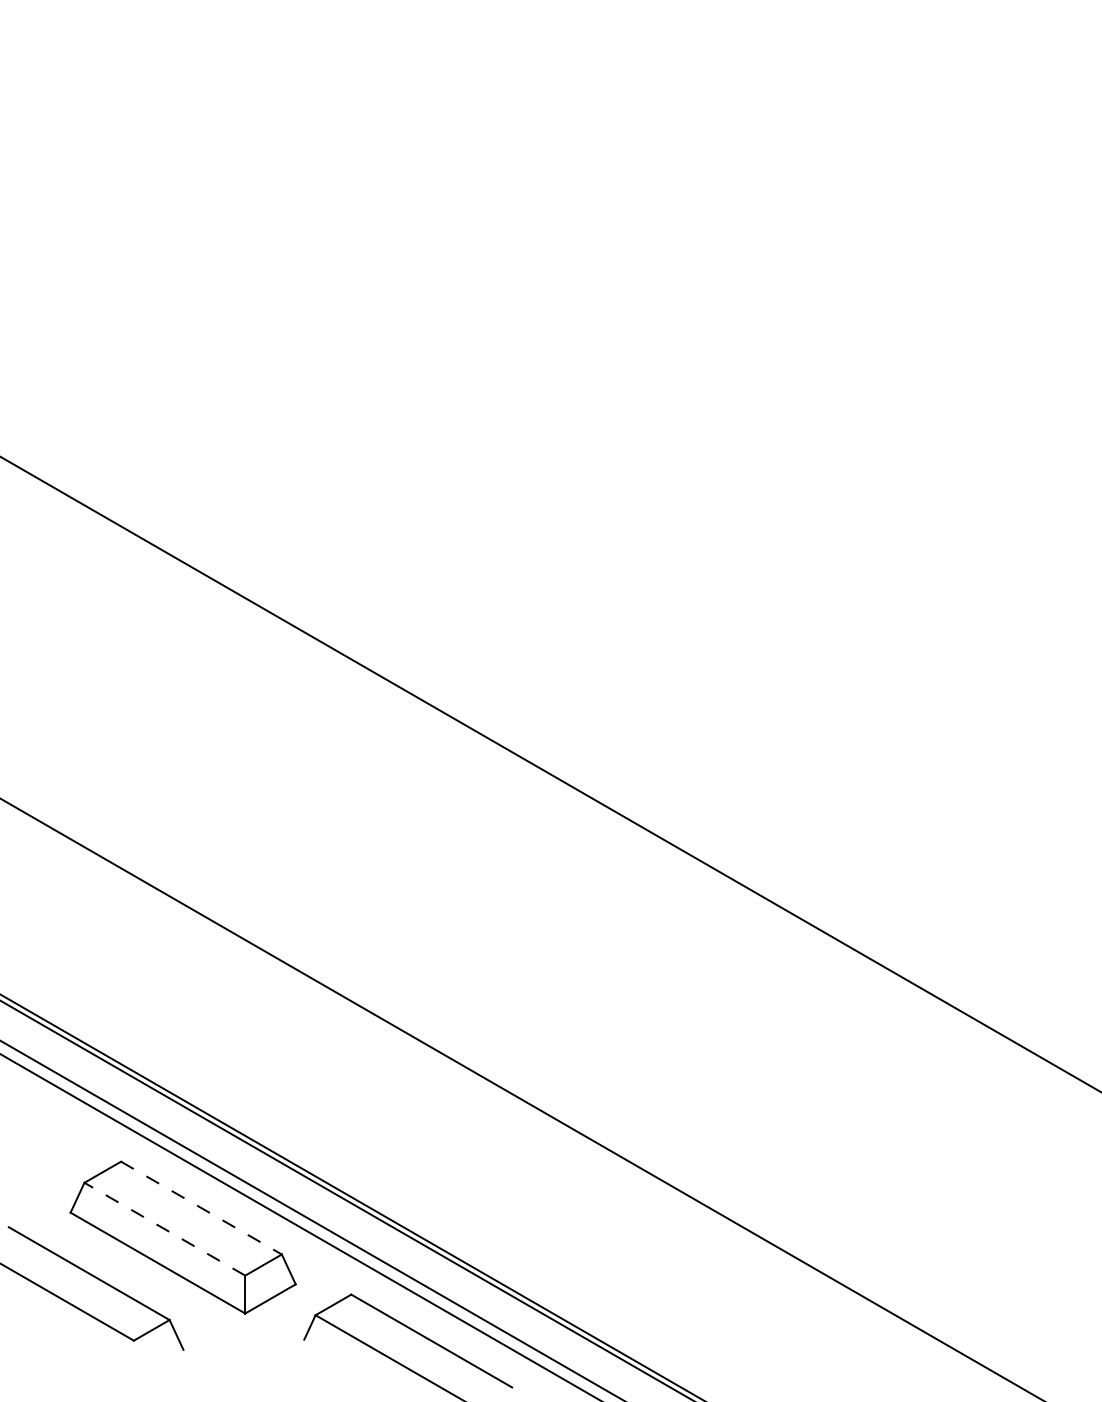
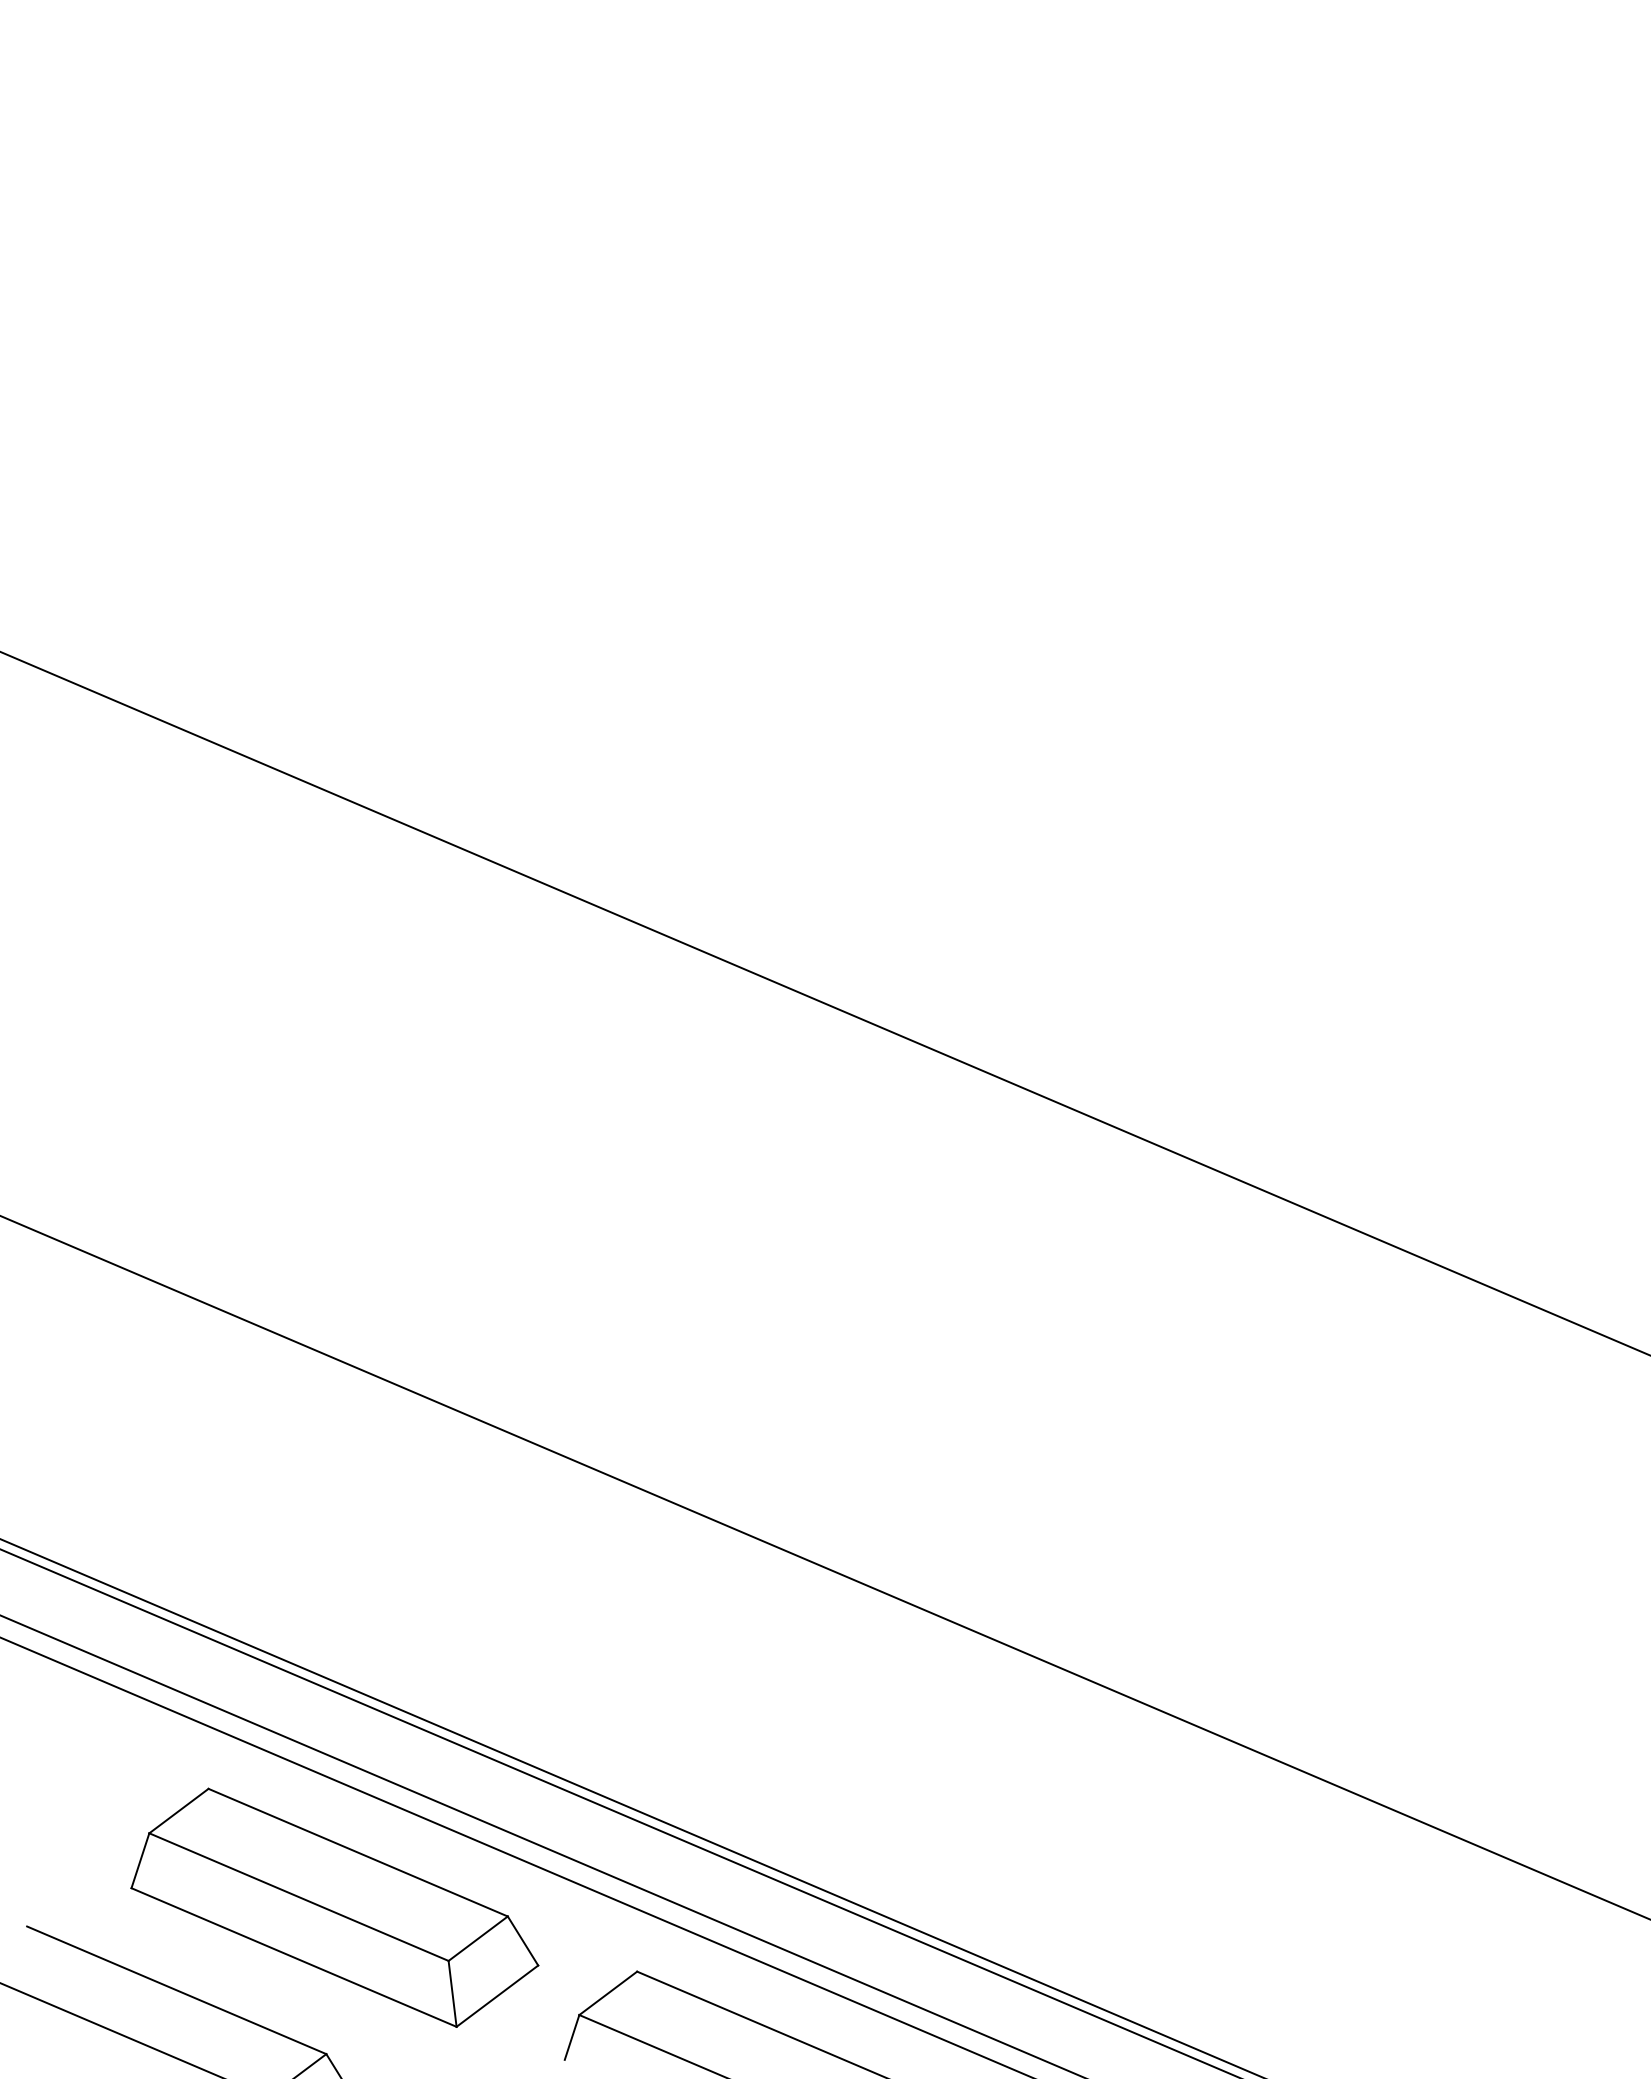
line: (201, 1208) -> (358, 1853), dashed -> solid
line: (164, 1229) -> (298, 1897), dashed -> solid

